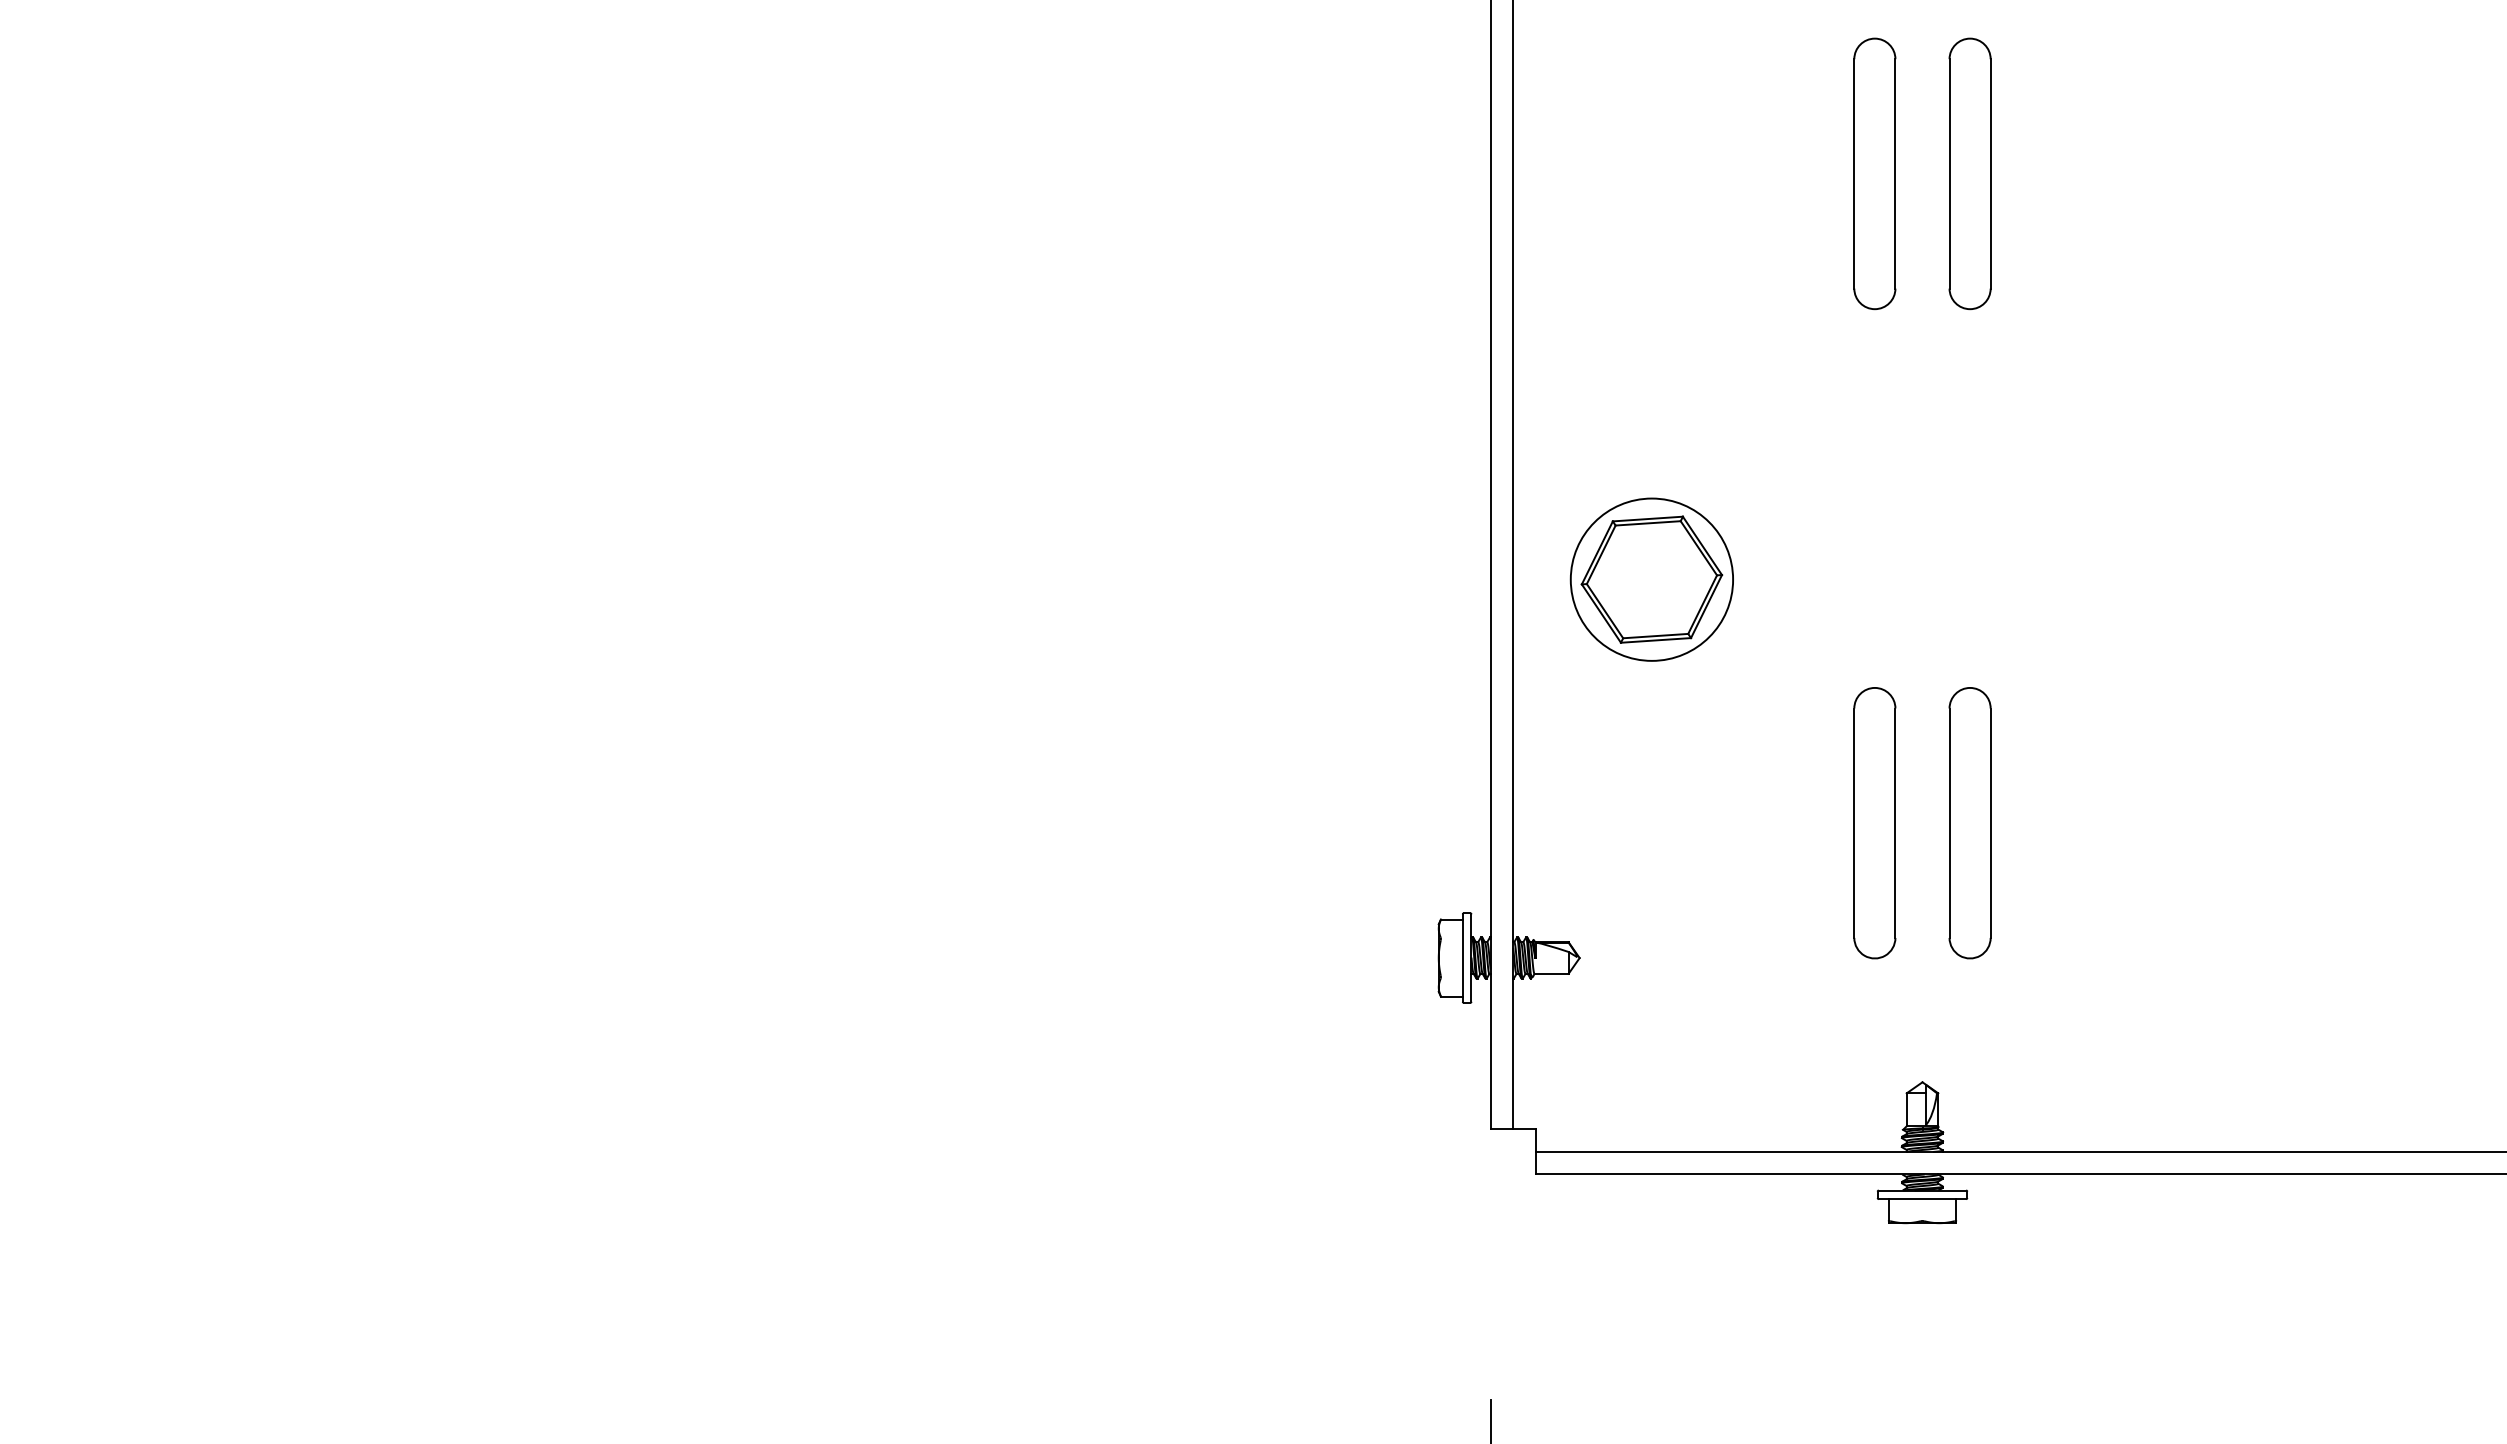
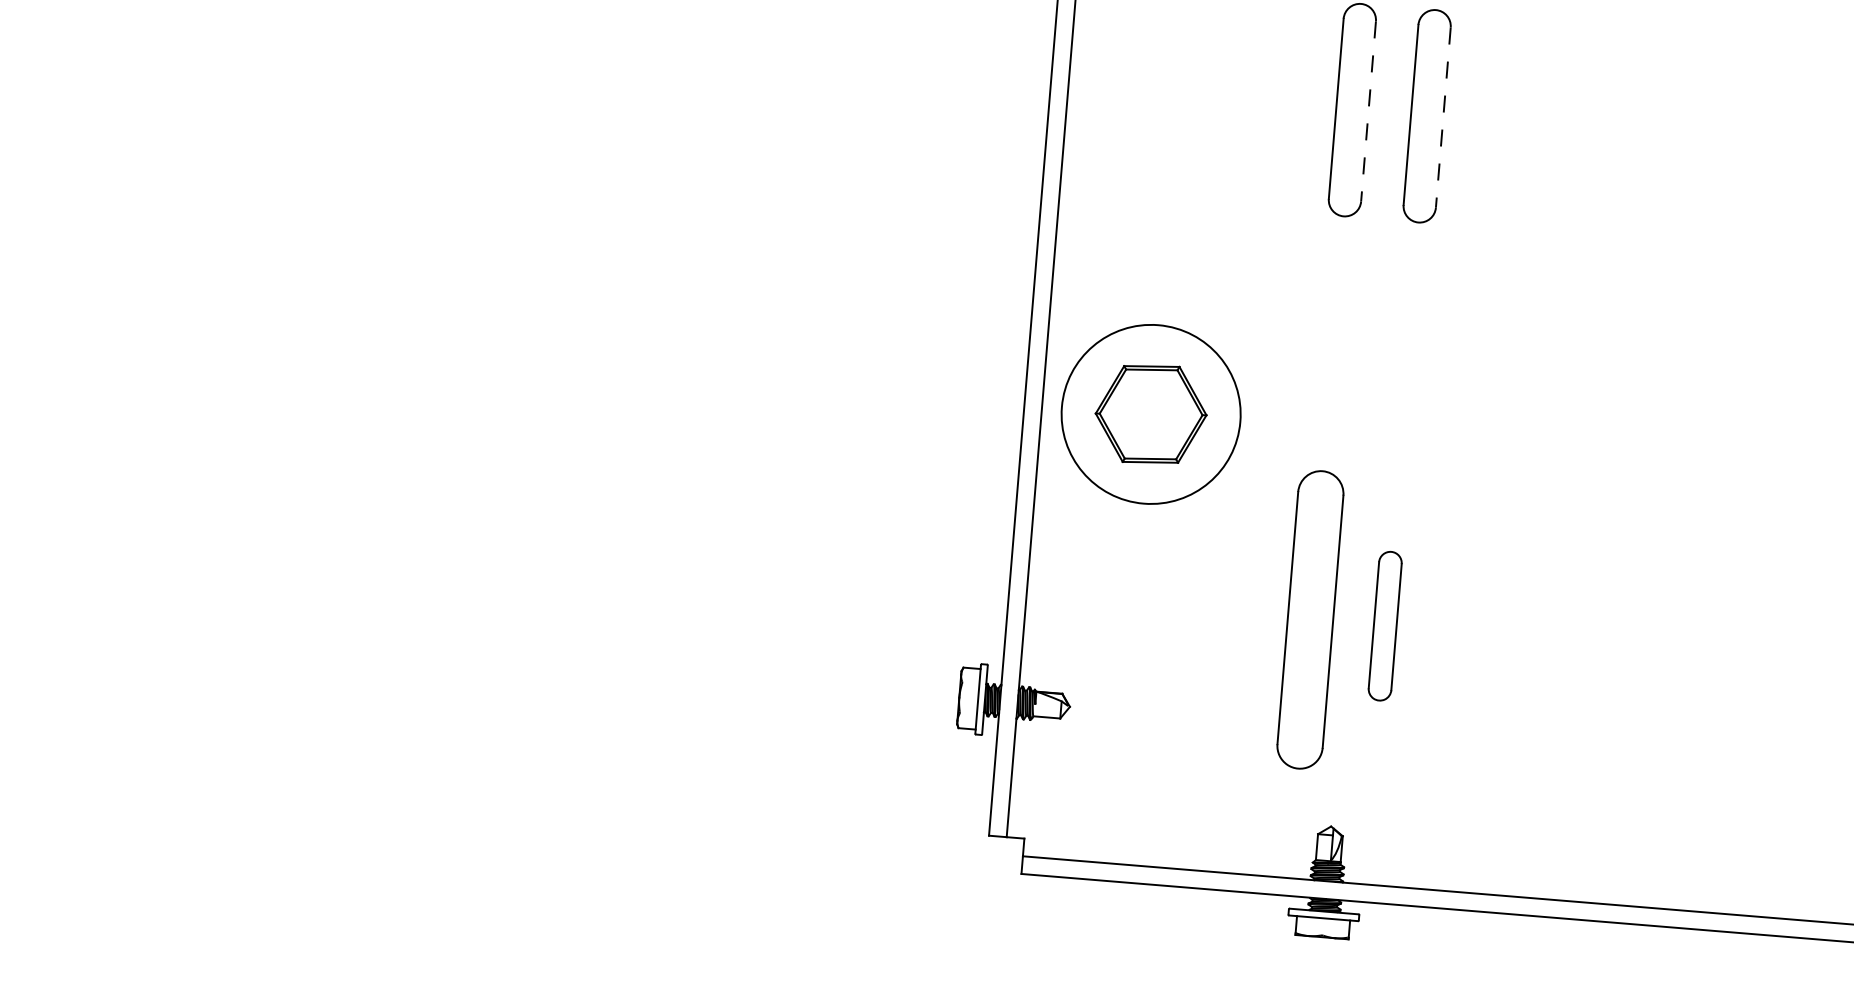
line: (1895, 173) -> (1368, 111), solid -> dashed
line: (1990, 173) -> (1443, 117), solid -> dashed
circle: (1651, 579) -> (1150, 414), size x1.4
part: (1874, 823) -> (1310, 620), size x1.4
part: (1969, 823) -> (1384, 626), size x0.7

